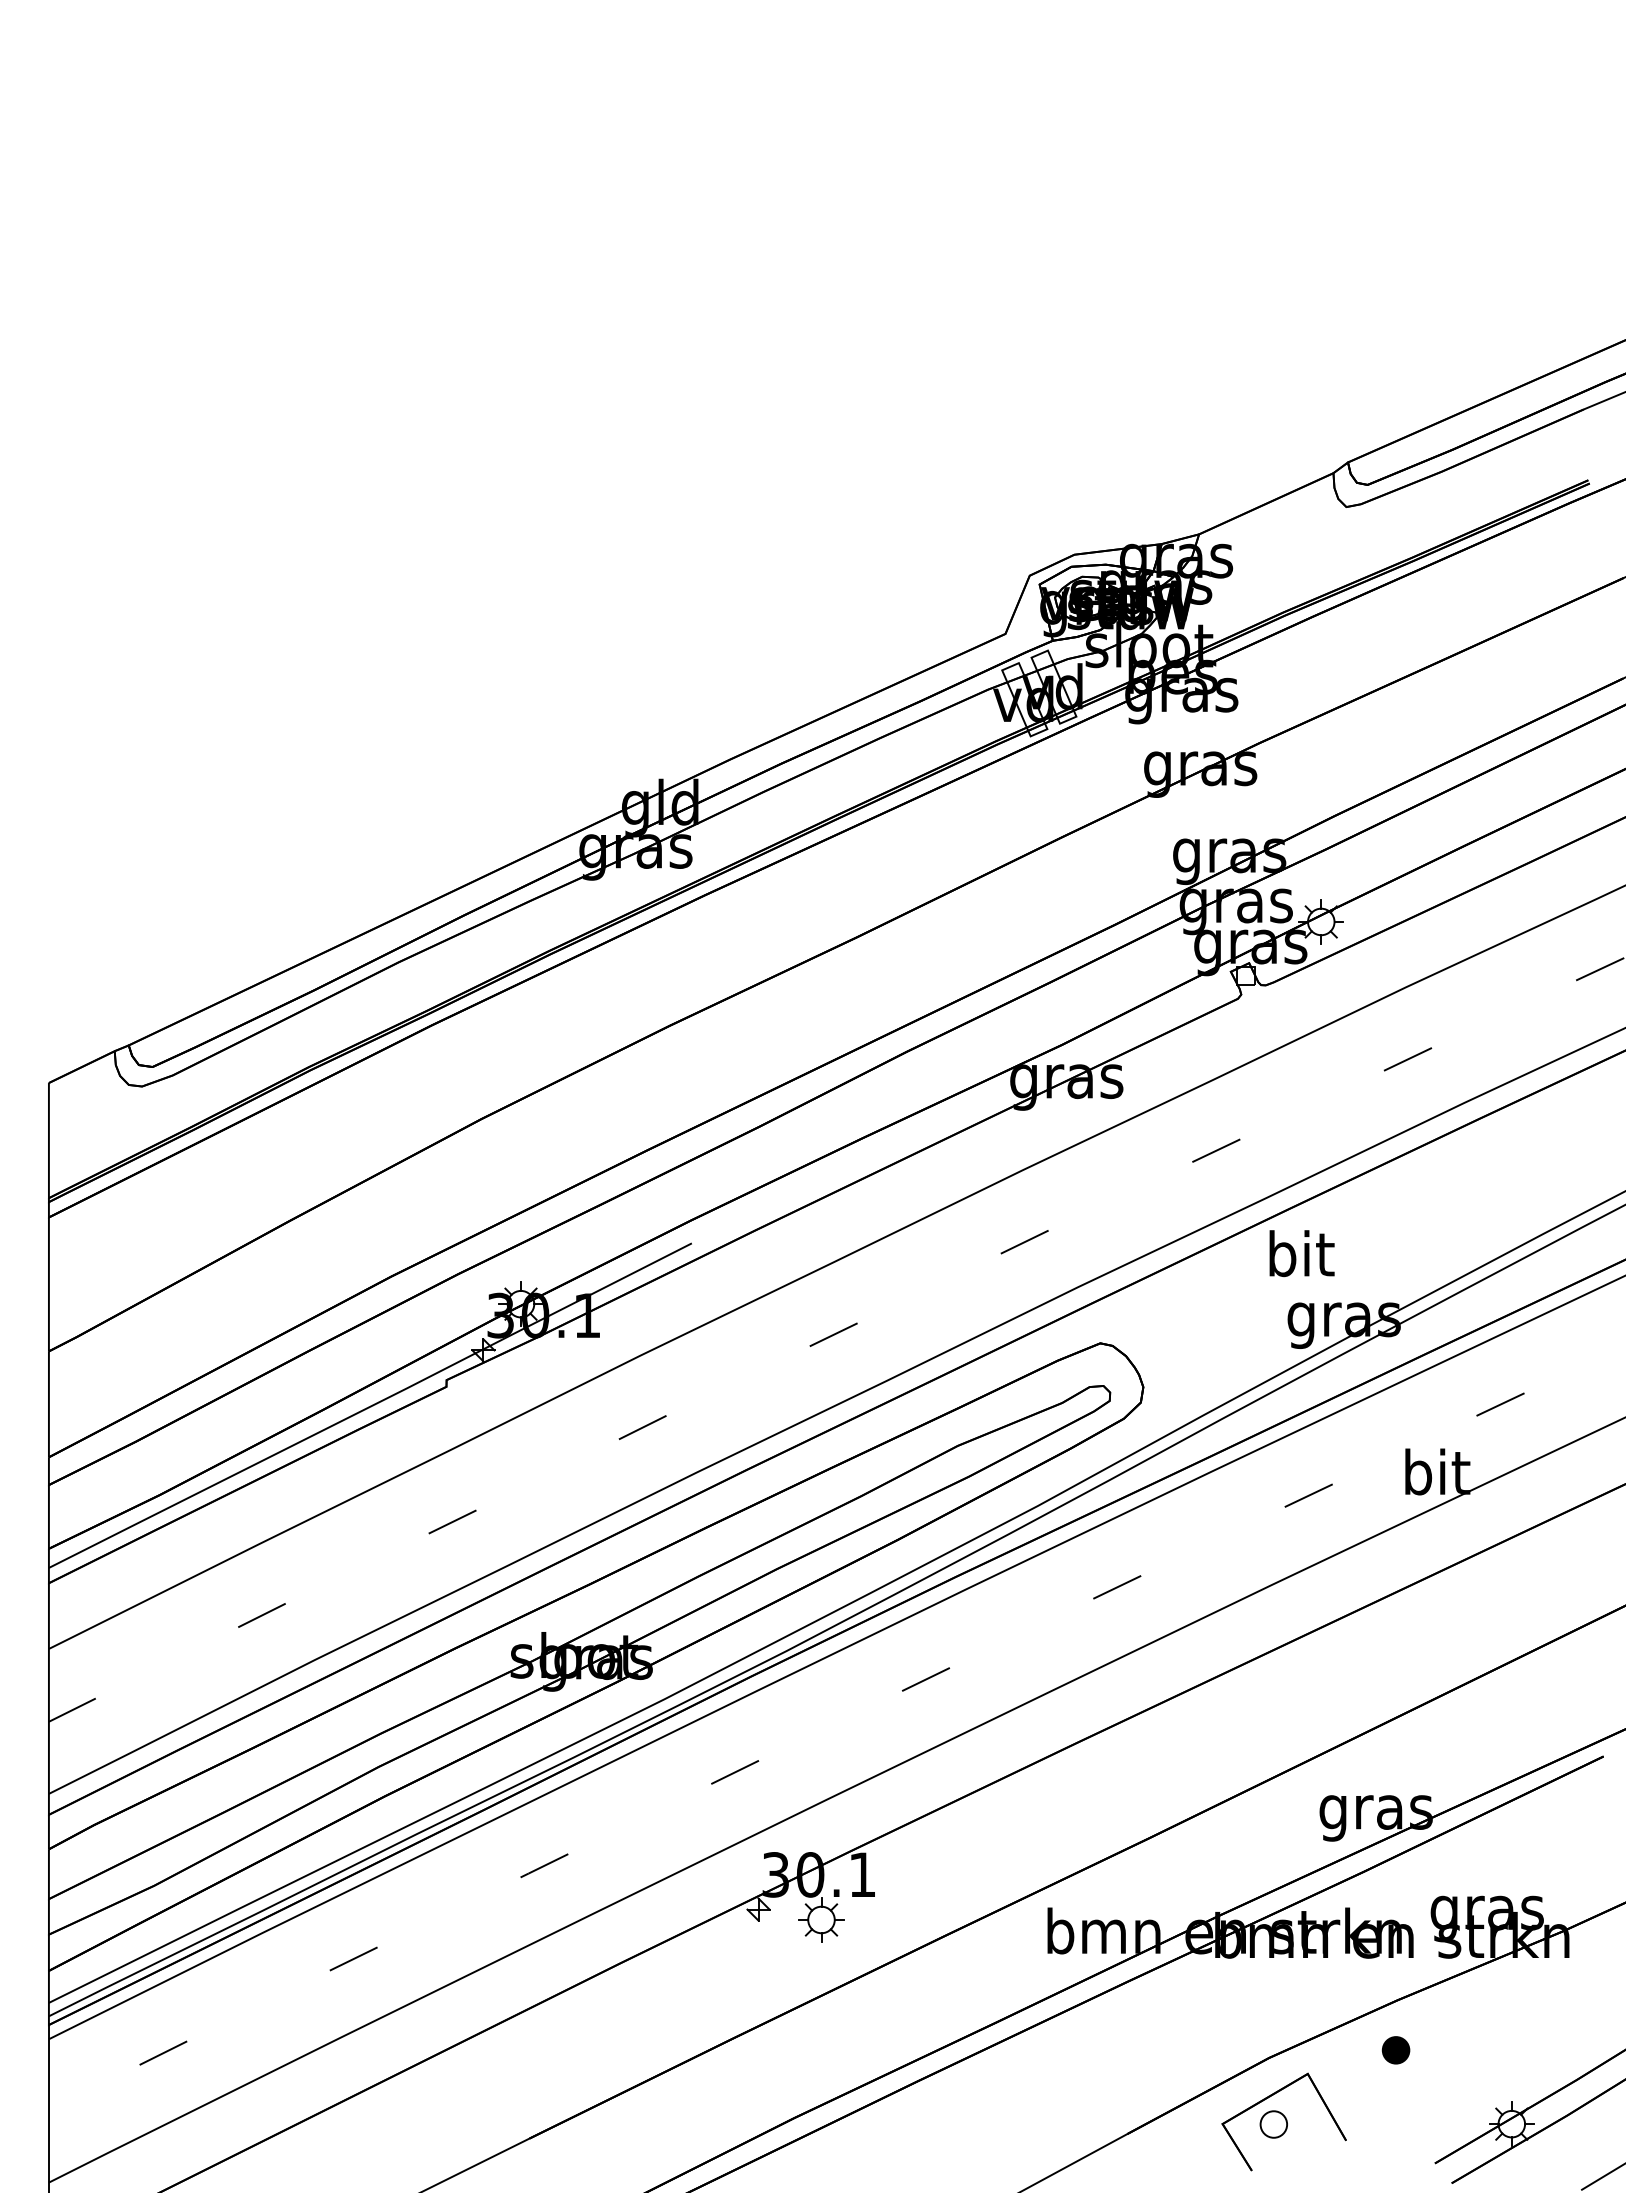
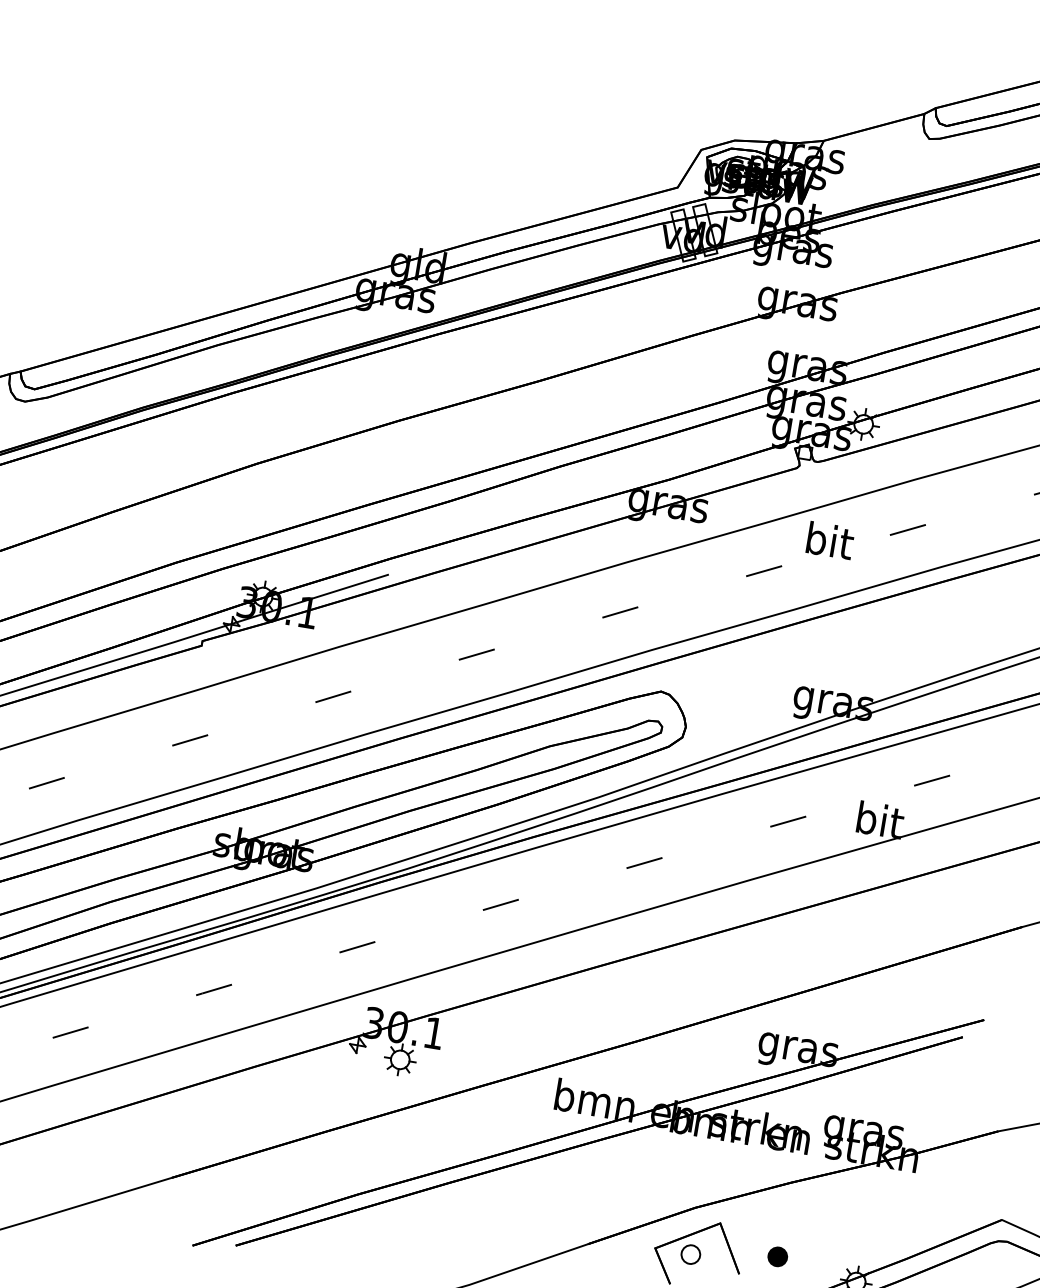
text: (1301, 1253) -> (830, 540), moved
part: (1395, 2050) -> (777, 1256), moved

